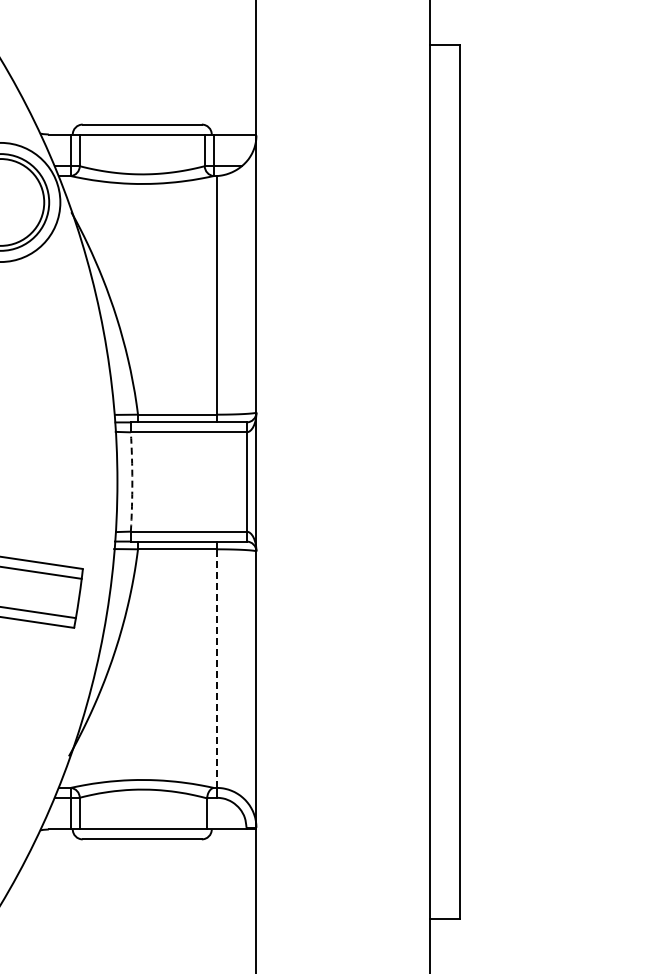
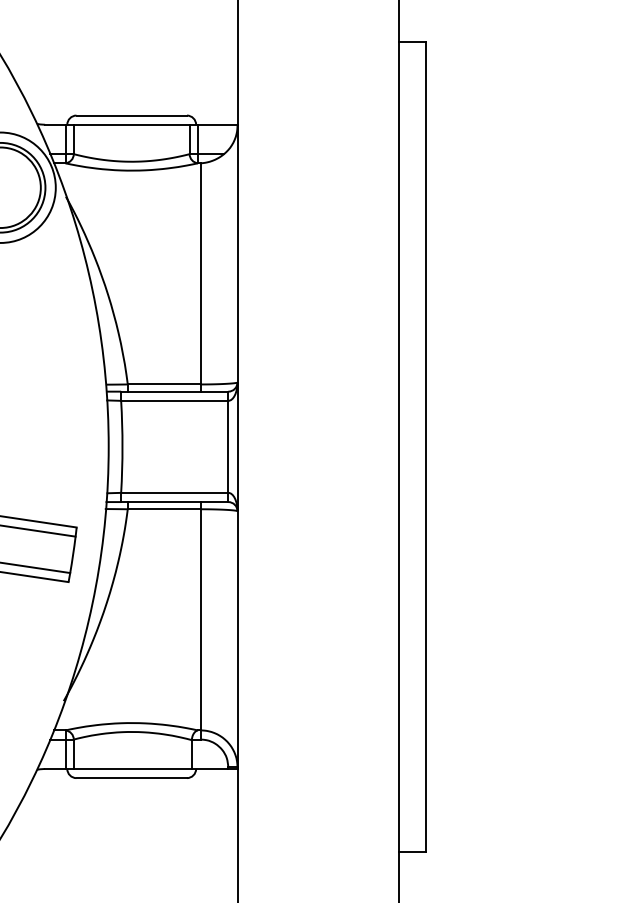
arc: (132, 482) -> (122, 447), dashed -> solid
line: (216, 668) -> (200, 619), dashed -> solid

